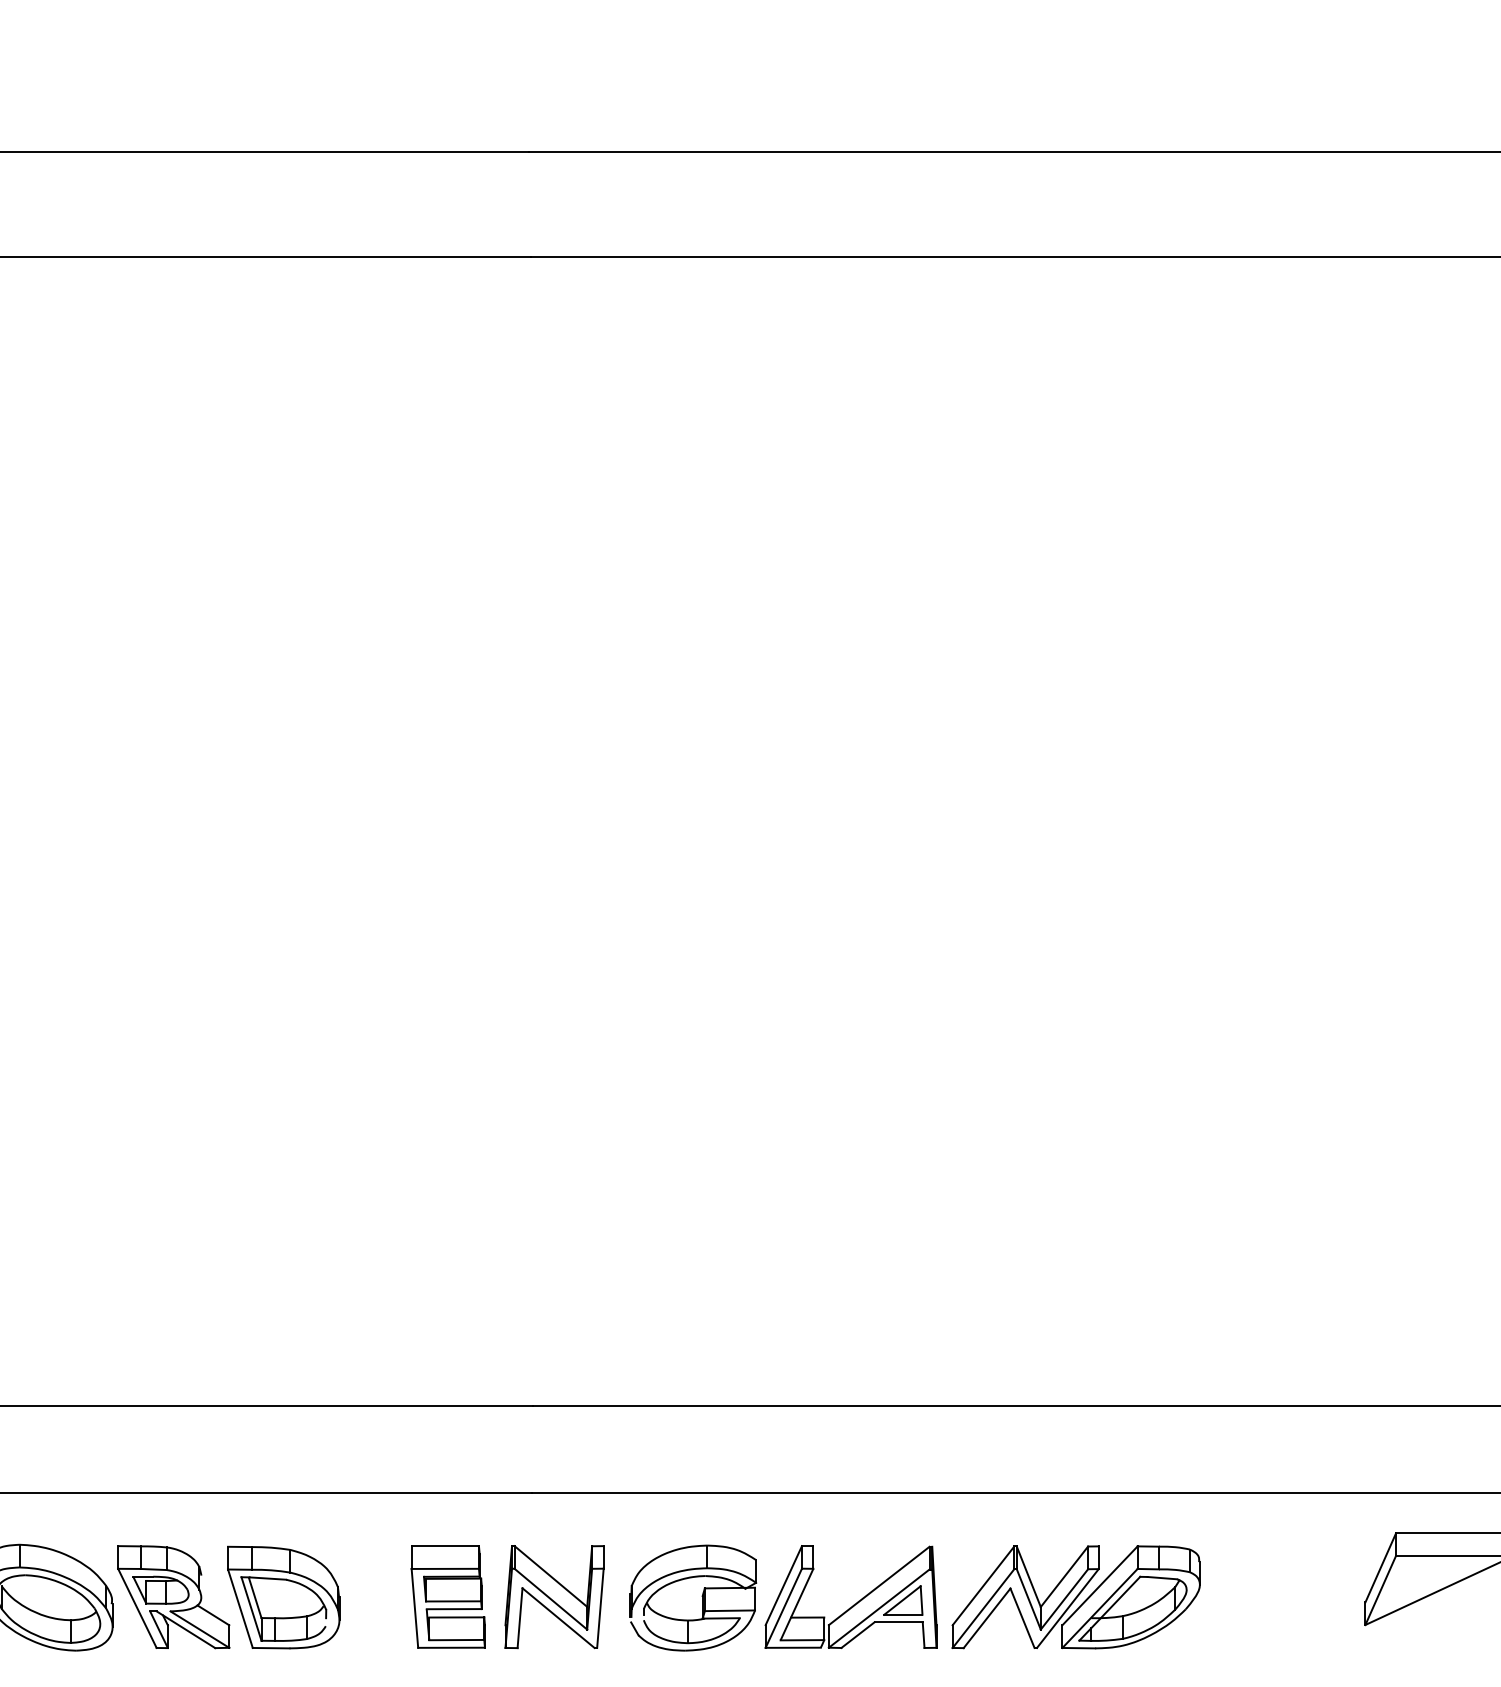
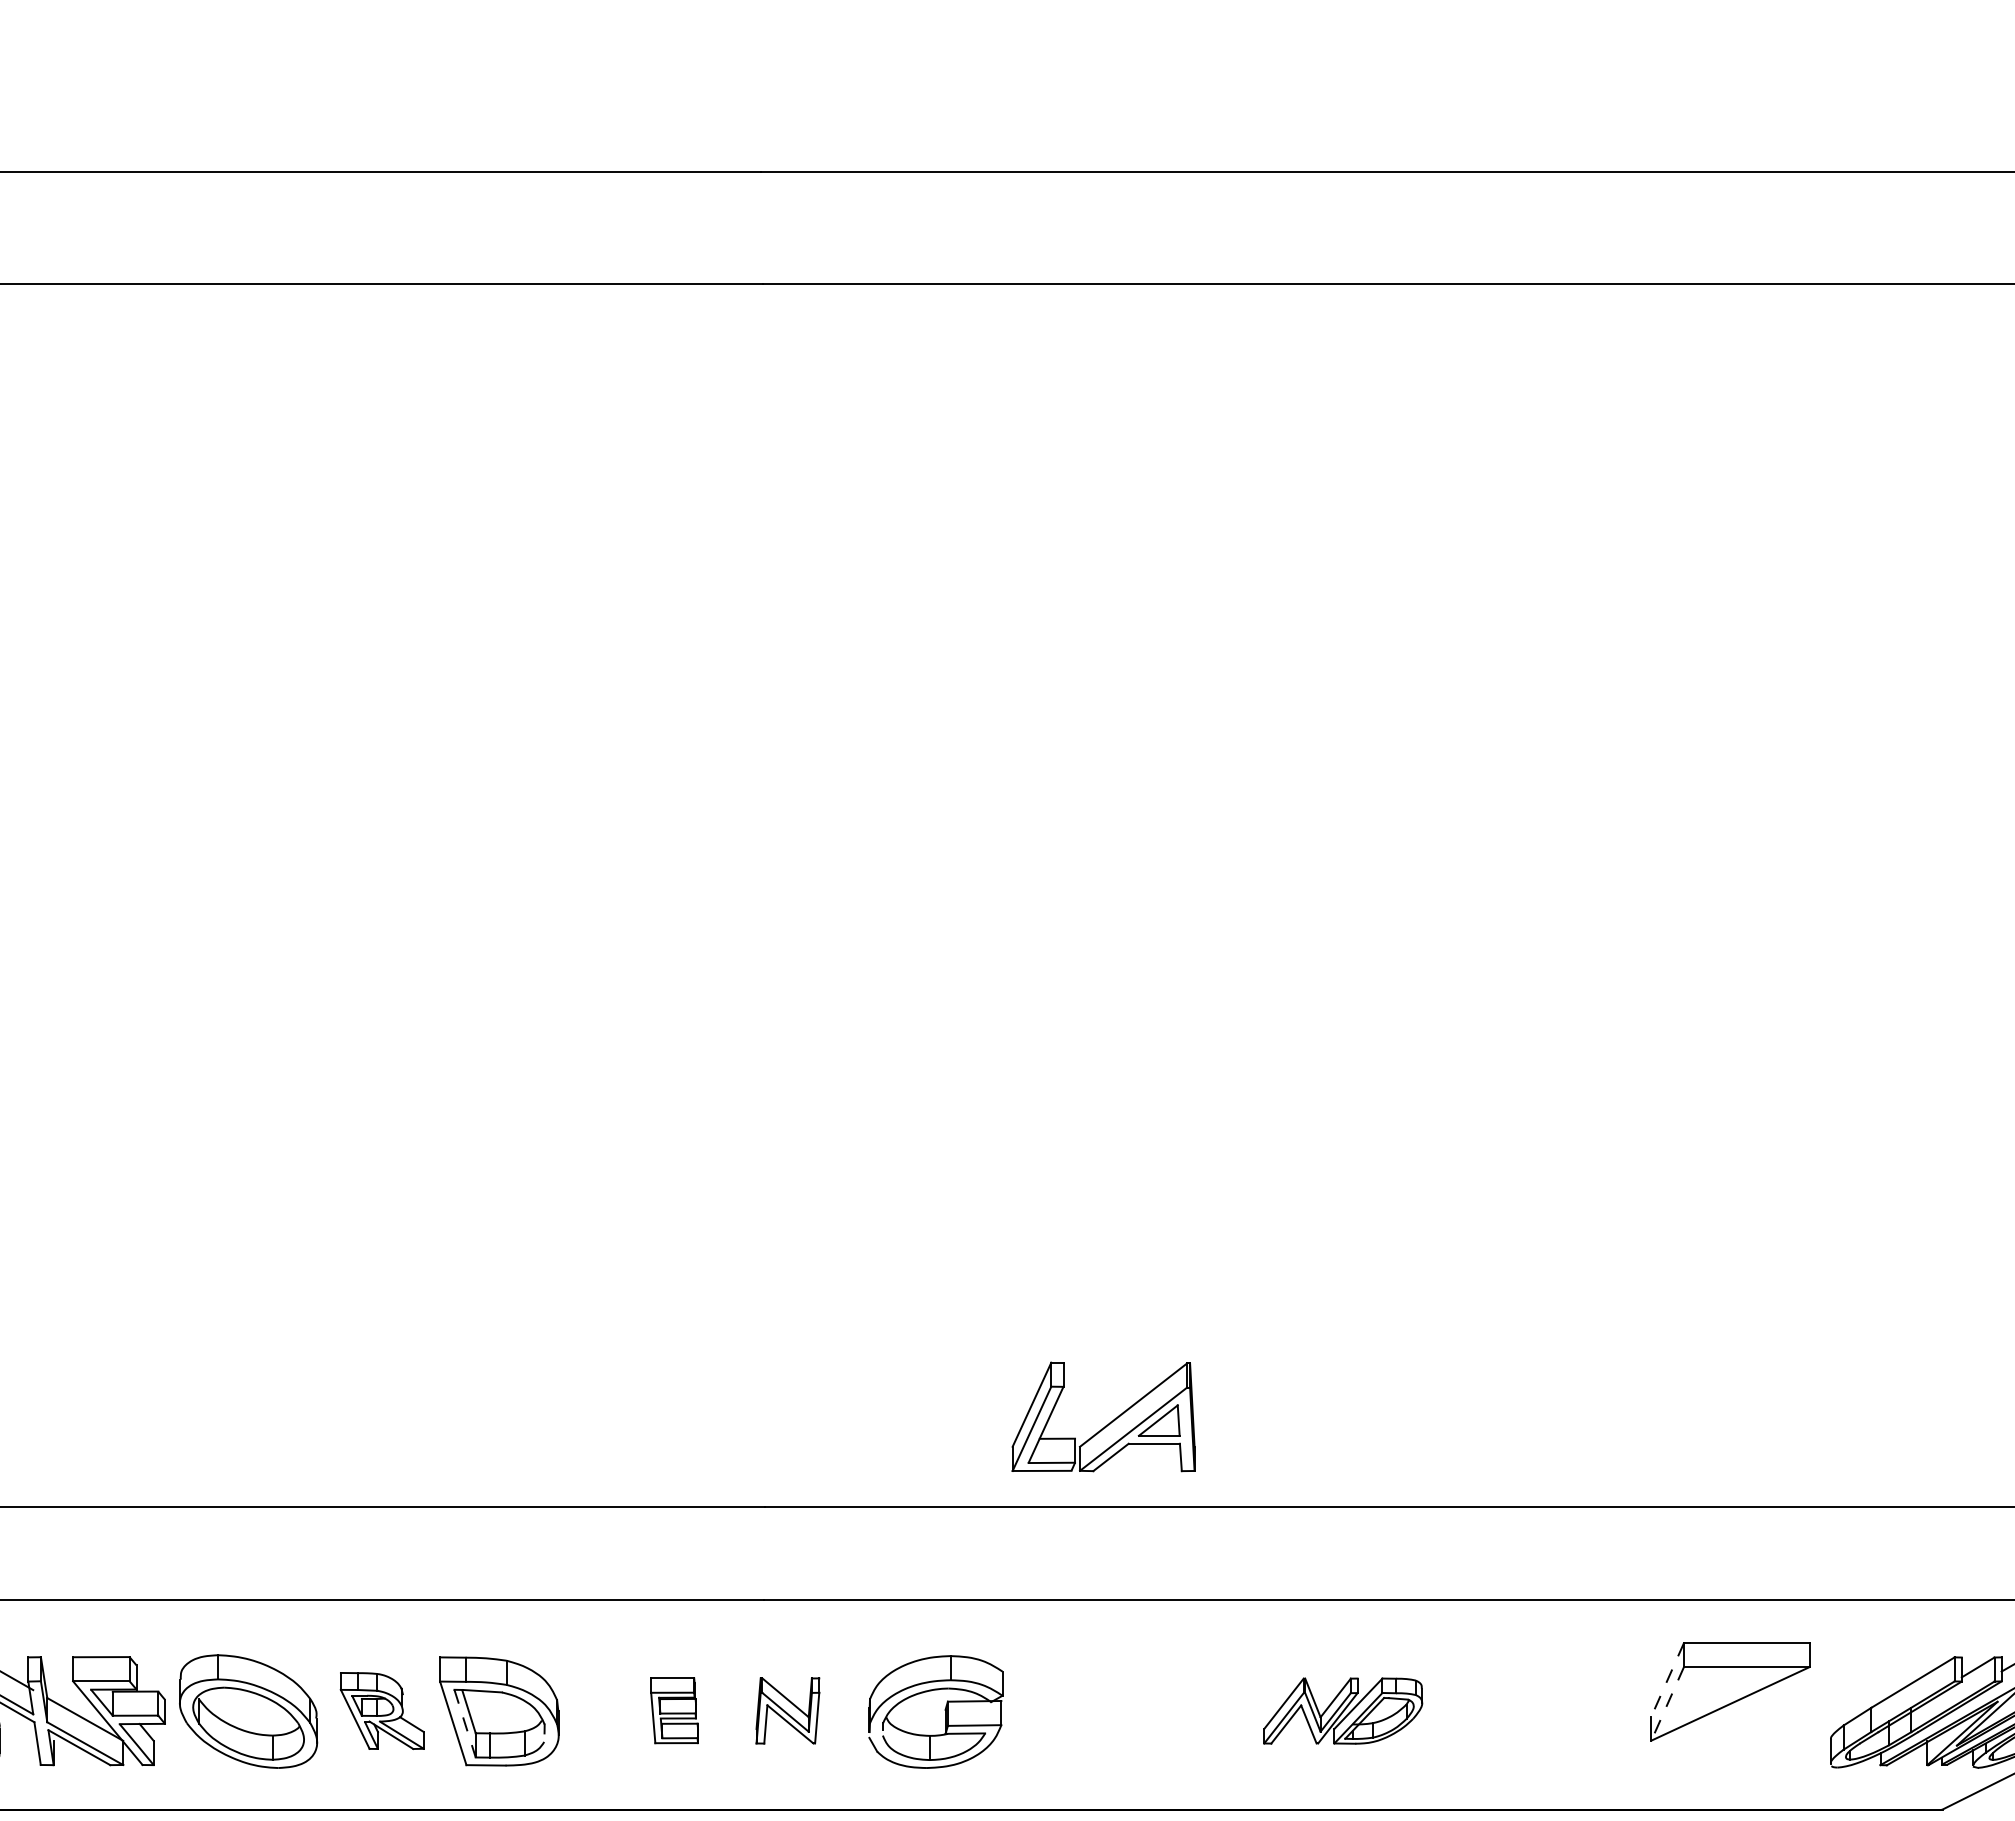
line: (1380, 1568) -> (1667, 1680), solid -> dashed
line: (1380, 1591) -> (1667, 1704), solid -> dashed
part: (173, 1596) -> (382, 1710), size x0.7
part: (448, 1596) -> (674, 1710), size x0.6
part: (554, 1596) -> (787, 1710), size x0.6
part: (1075, 1596) -> (1342, 1710), size x0.6
part: (856, 1602) -> (1109, 1422), moved
line: (251, 1609) -> (465, 1724), solid -> dashed

